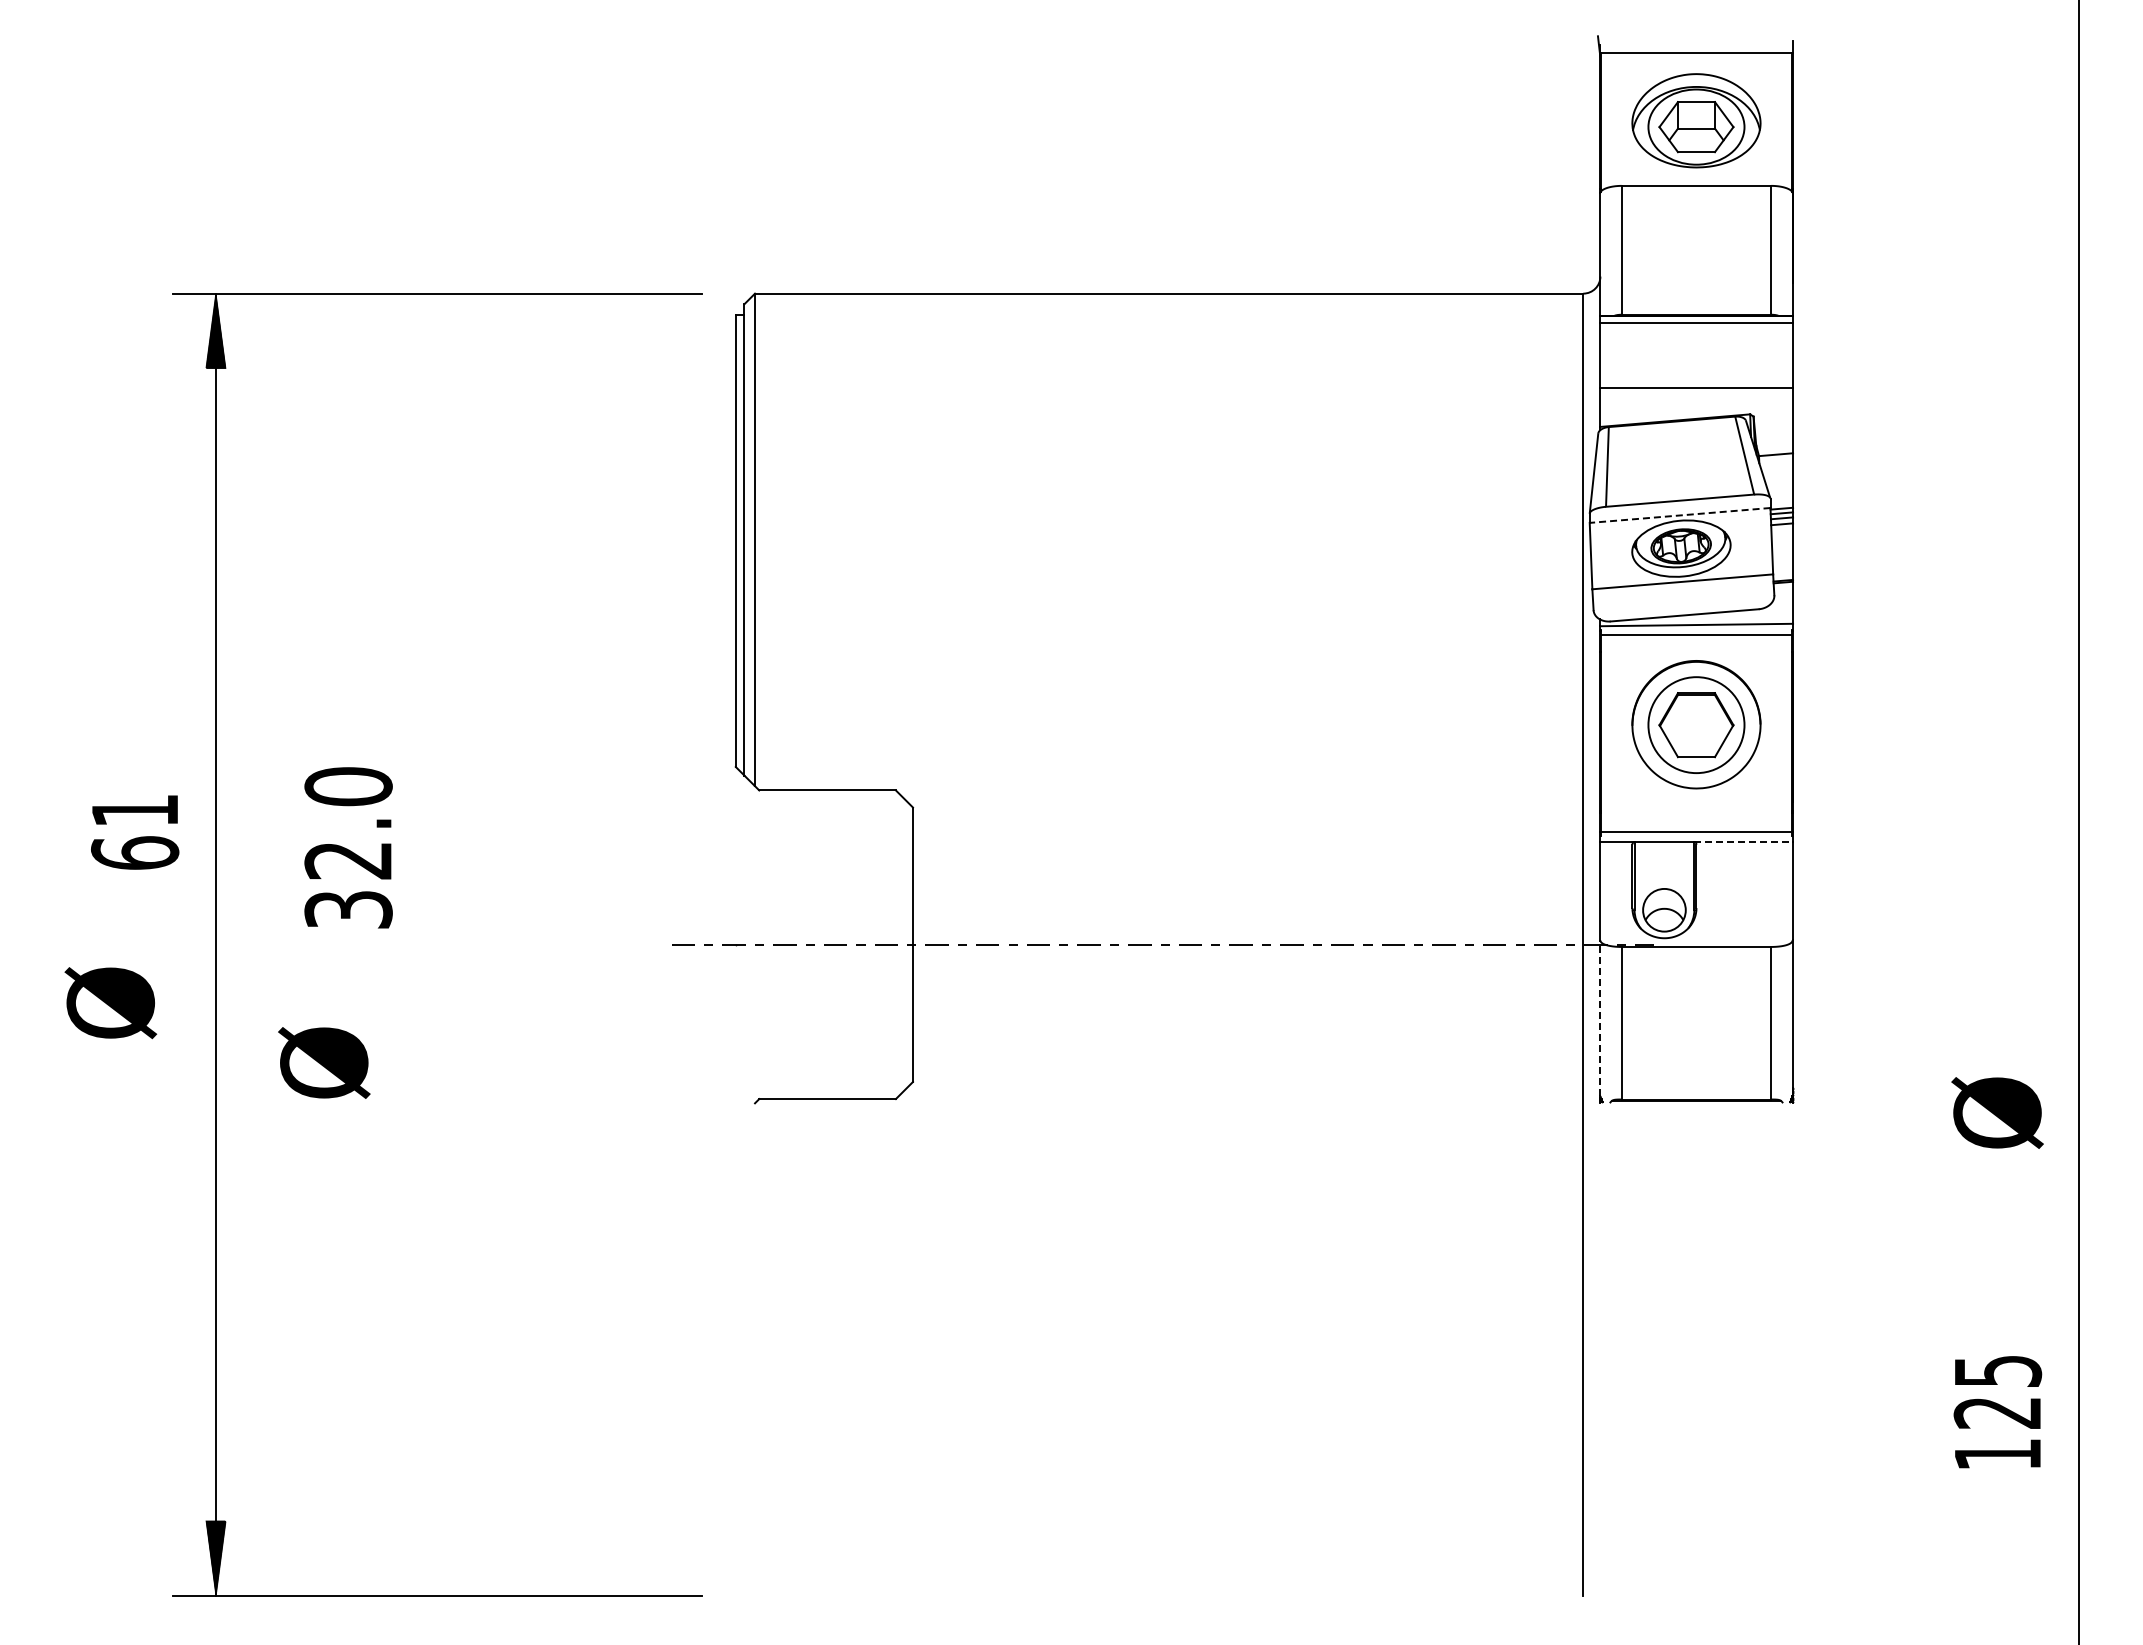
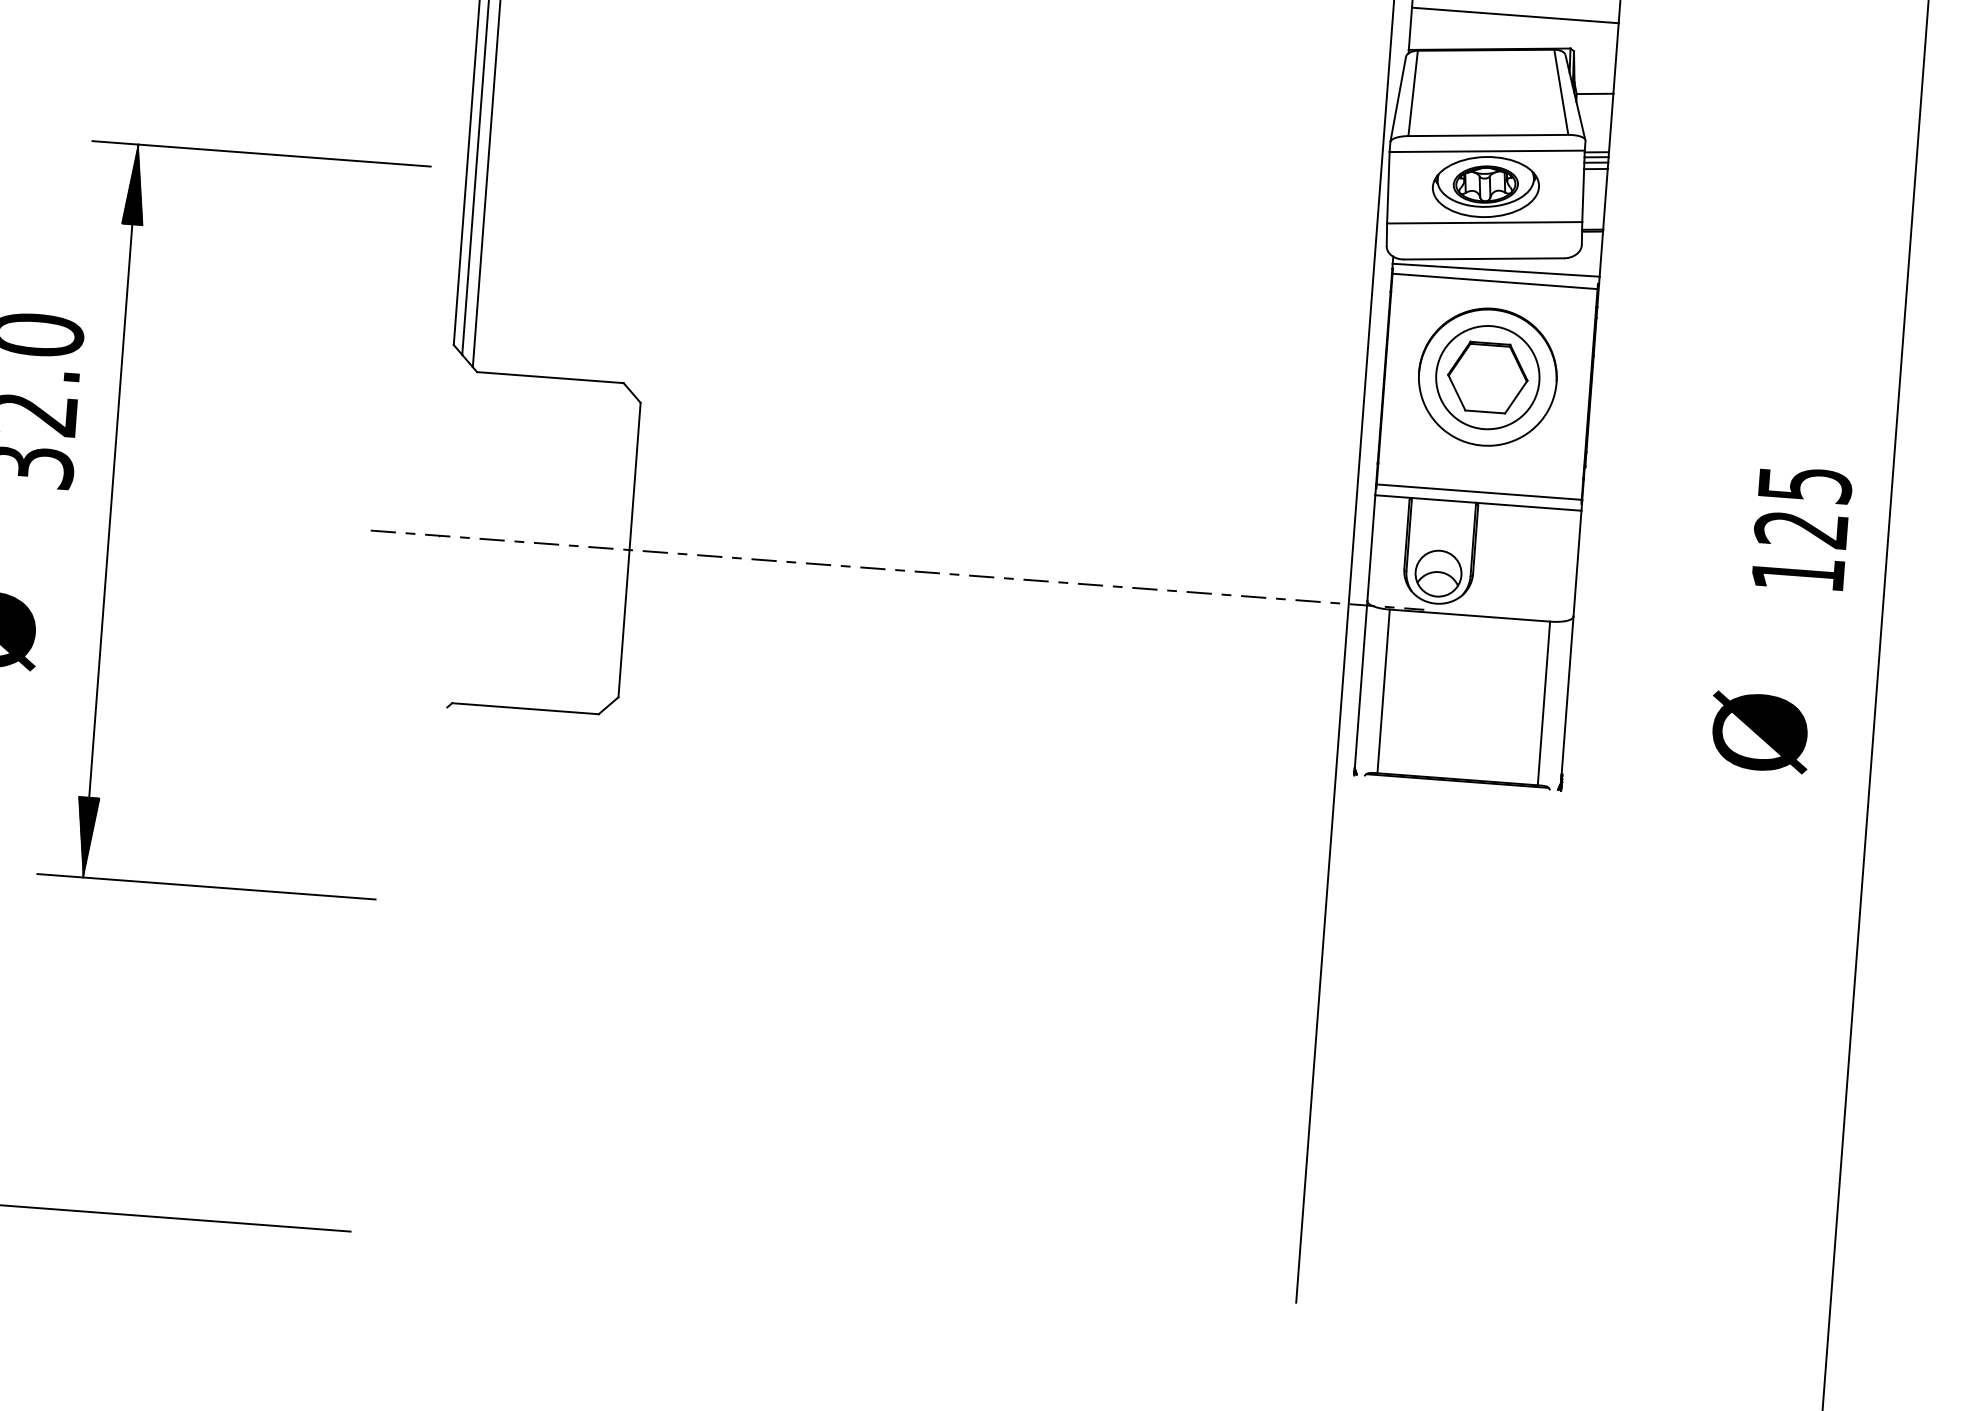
line: (1680, 515) -> (1487, 151), dashed -> solid
line: (1743, 841) -> (1528, 506), dashed -> solid
part: (429, 944) -> (110, 510), added
line: (1600, 1018) -> (1361, 684), dashed -> solid
text: (1997, 1112) -> (1760, 731), moved
text: (1997, 1412) -> (1801, 528), moved

